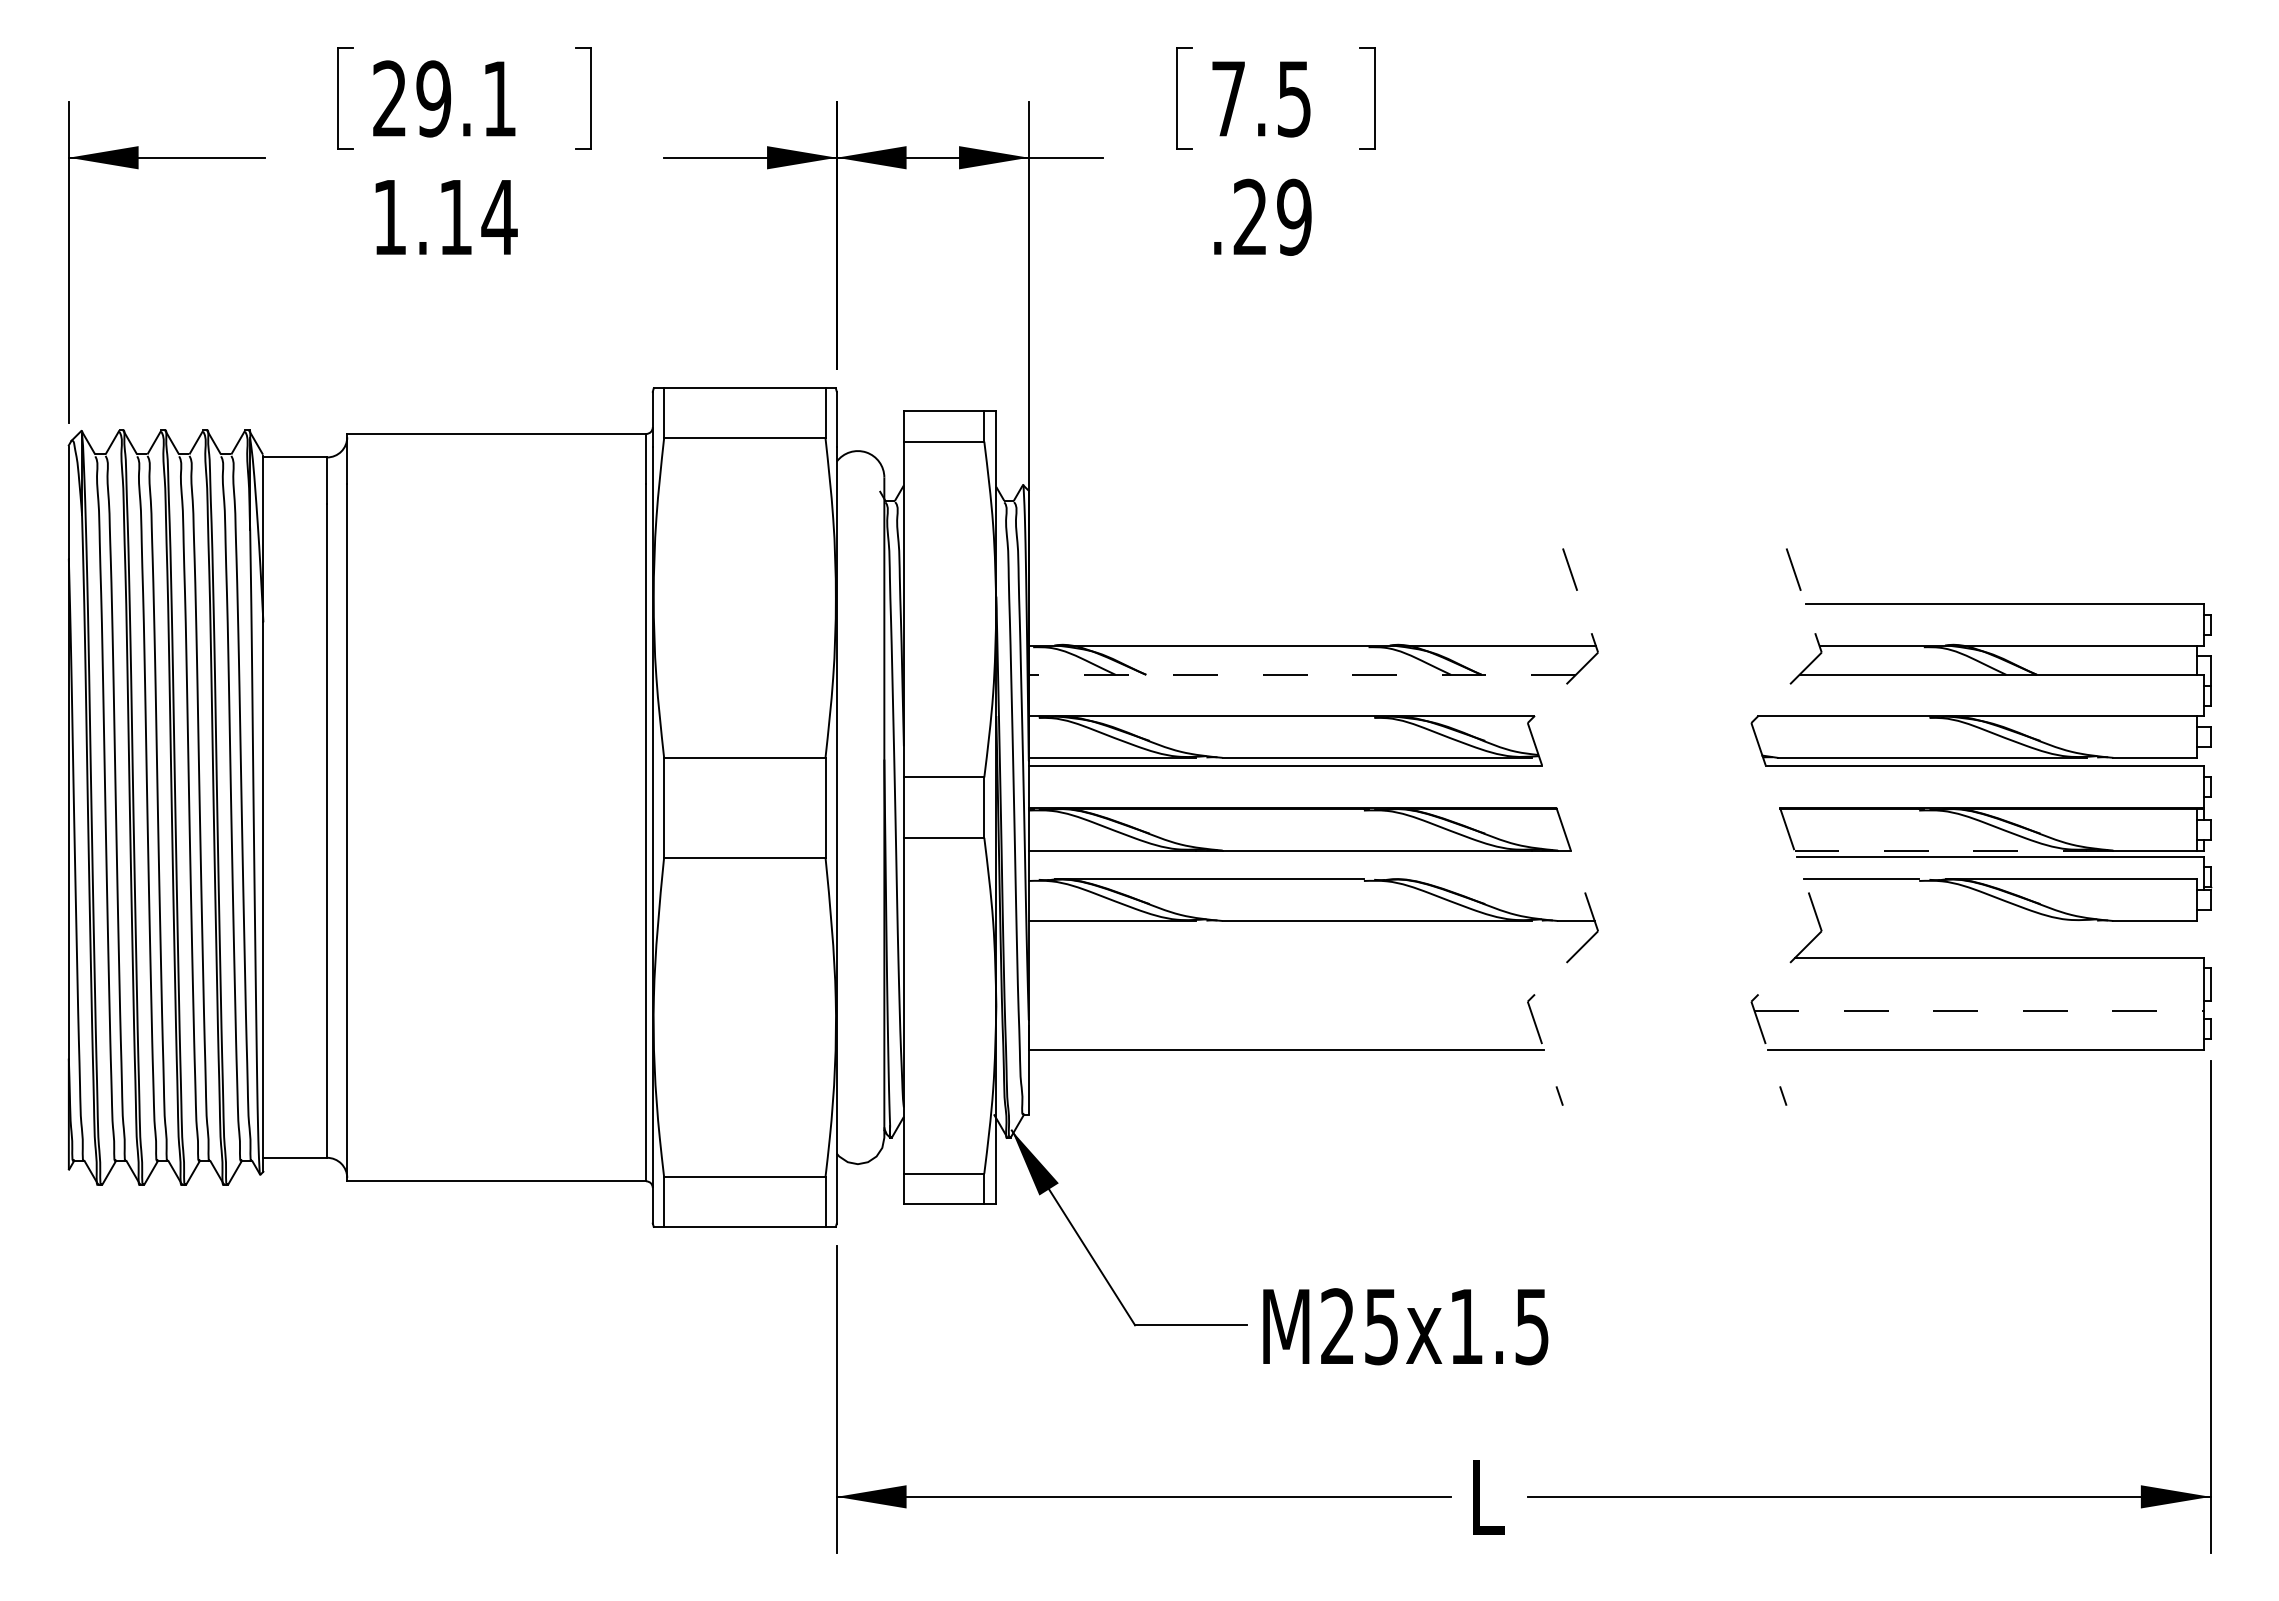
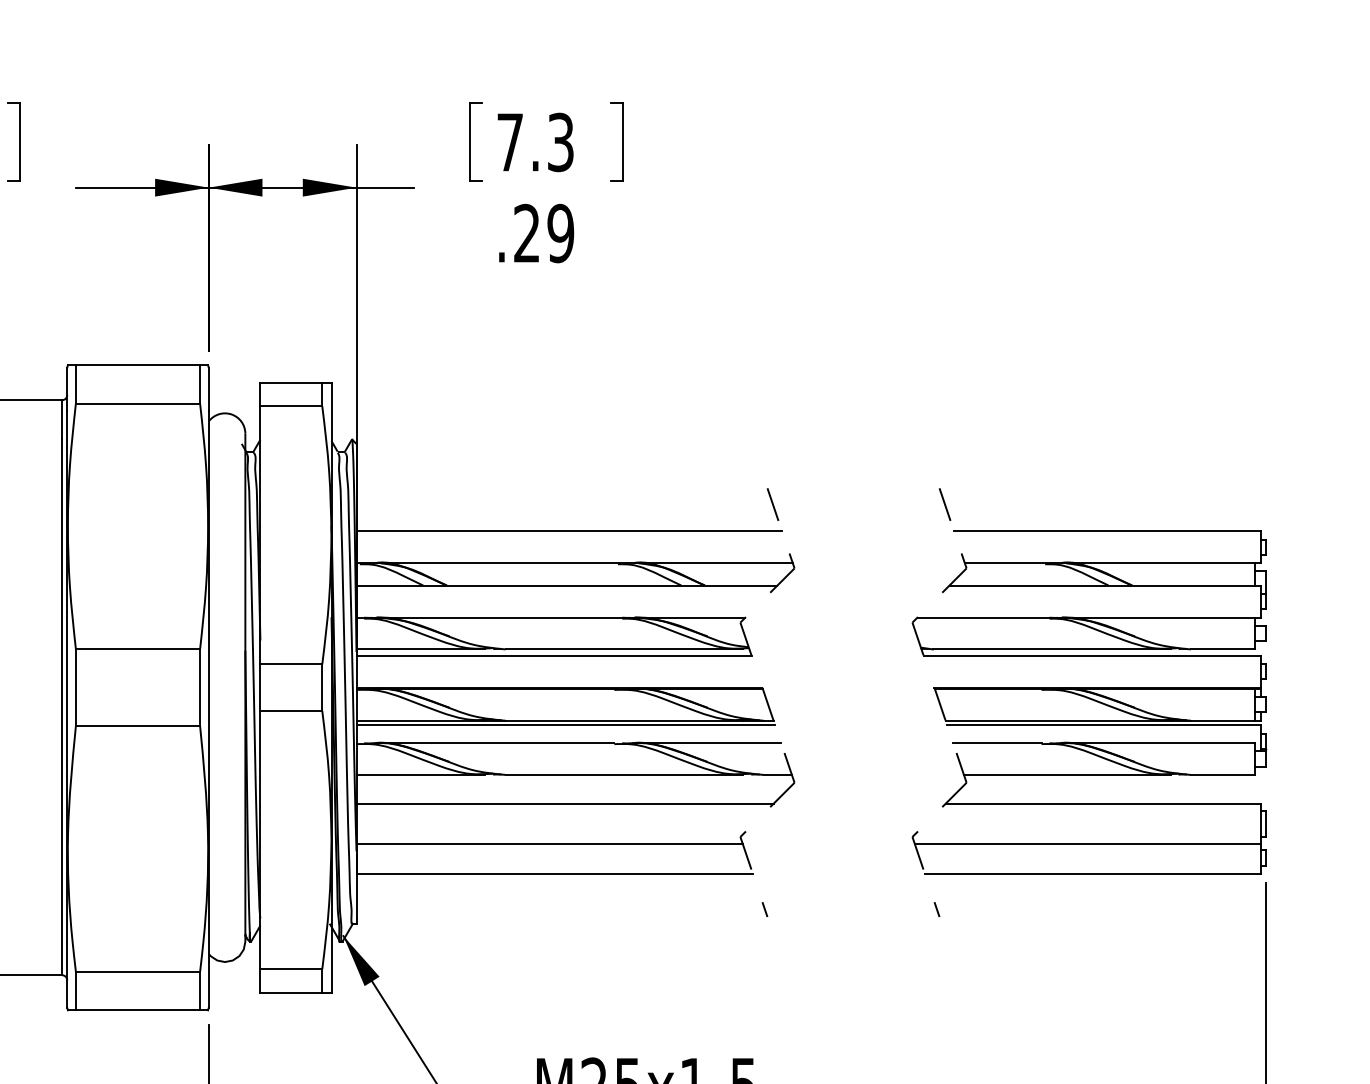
text: (1294, 98) -> (560, 142), 7.5 -> 7.3
line: (1304, 604) -> (568, 531), added
line: (1302, 674) -> (567, 585), dashed -> solid
line: (1941, 850) -> (1058, 720), dashed -> solid
line: (1300, 856) -> (565, 725), added
line: (1485, 879) -> (707, 742), added
line: (1952, 921) -> (1067, 775), added
line: (1299, 958) -> (564, 803), added
line: (1279, 1011) -> (549, 844), added
line: (1979, 1011) -> (1087, 844), dashed -> solid

